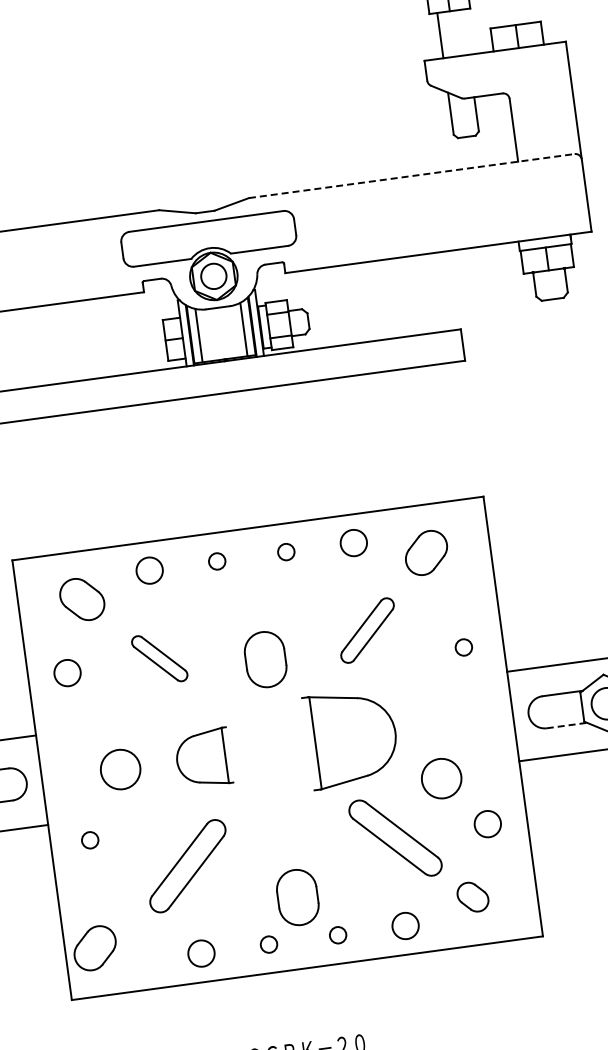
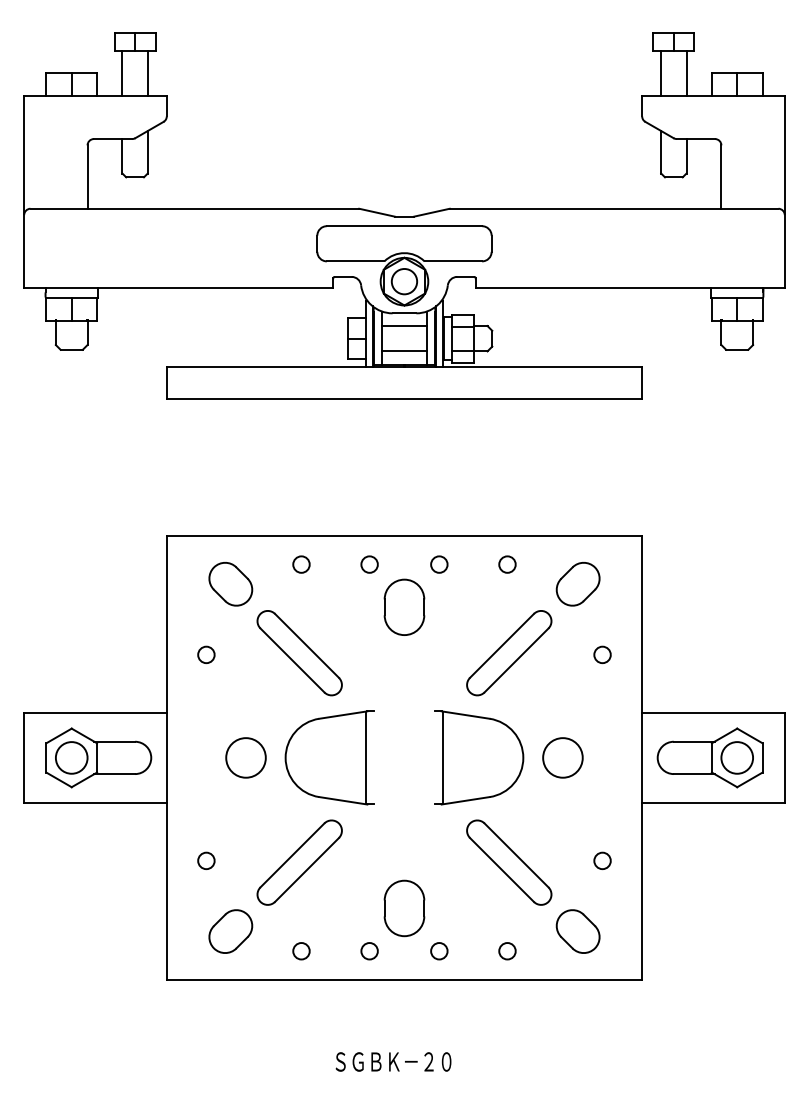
line: (465, 32) -> (686, 73), added
line: (412, 175) -> (614, 208), dashed -> solid
line: (219, 320) -> (404, 326), added
line: (223, 345) -> (404, 351), added
circle: (353, 542) -> (507, 564), size x0.62
circle: (149, 570) -> (301, 564), size x0.62
part: (367, 630) -> (509, 653), size x1.43
circle: (463, 647) -> (602, 654), moved
part: (159, 658) -> (299, 653), size x1.67
part: (265, 658) -> (404, 606), moved
circle: (67, 672) -> (206, 654), size x0.62
line: (567, 725) -> (694, 774), dashed -> solid
part: (203, 757) -> (329, 757), size x1.67
circle: (441, 778) -> (562, 757), moved
circle: (487, 823) -> (602, 860), size x0.62
circle: (90, 839) -> (206, 860), moved
part: (472, 897) -> (577, 931), size x1.43
circle: (405, 926) -> (507, 951), size x0.62
part: (94, 948) -> (230, 931), moved
circle: (201, 953) -> (301, 951), size x0.62

